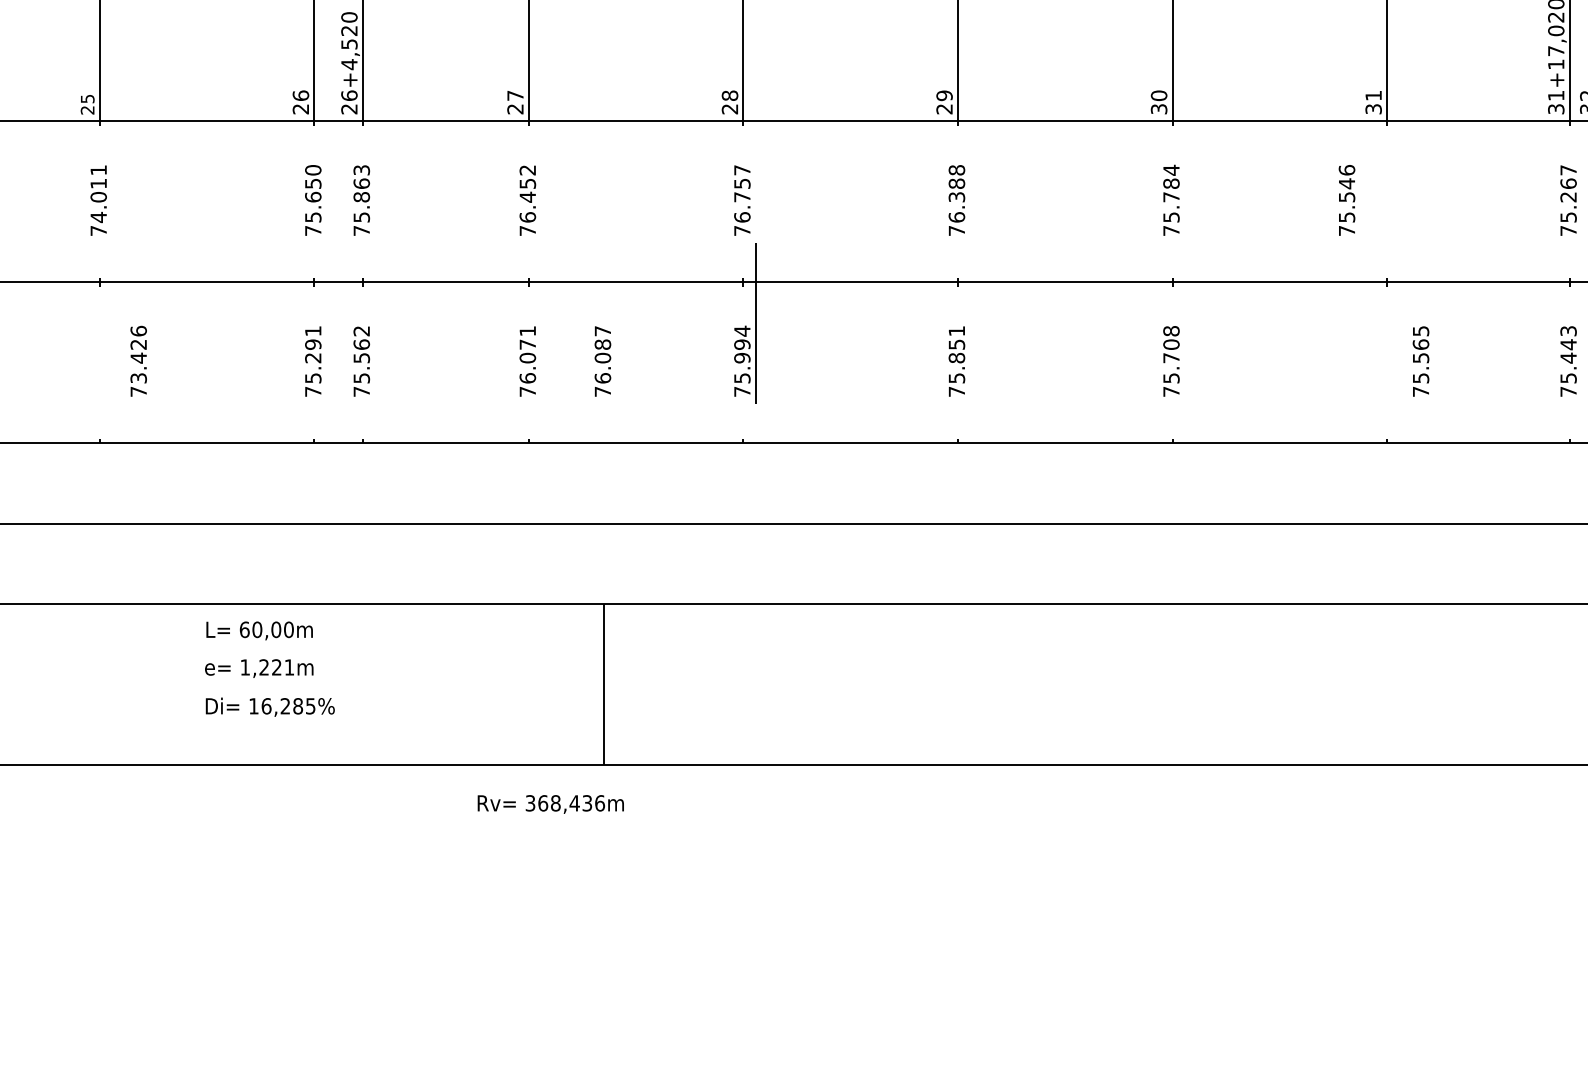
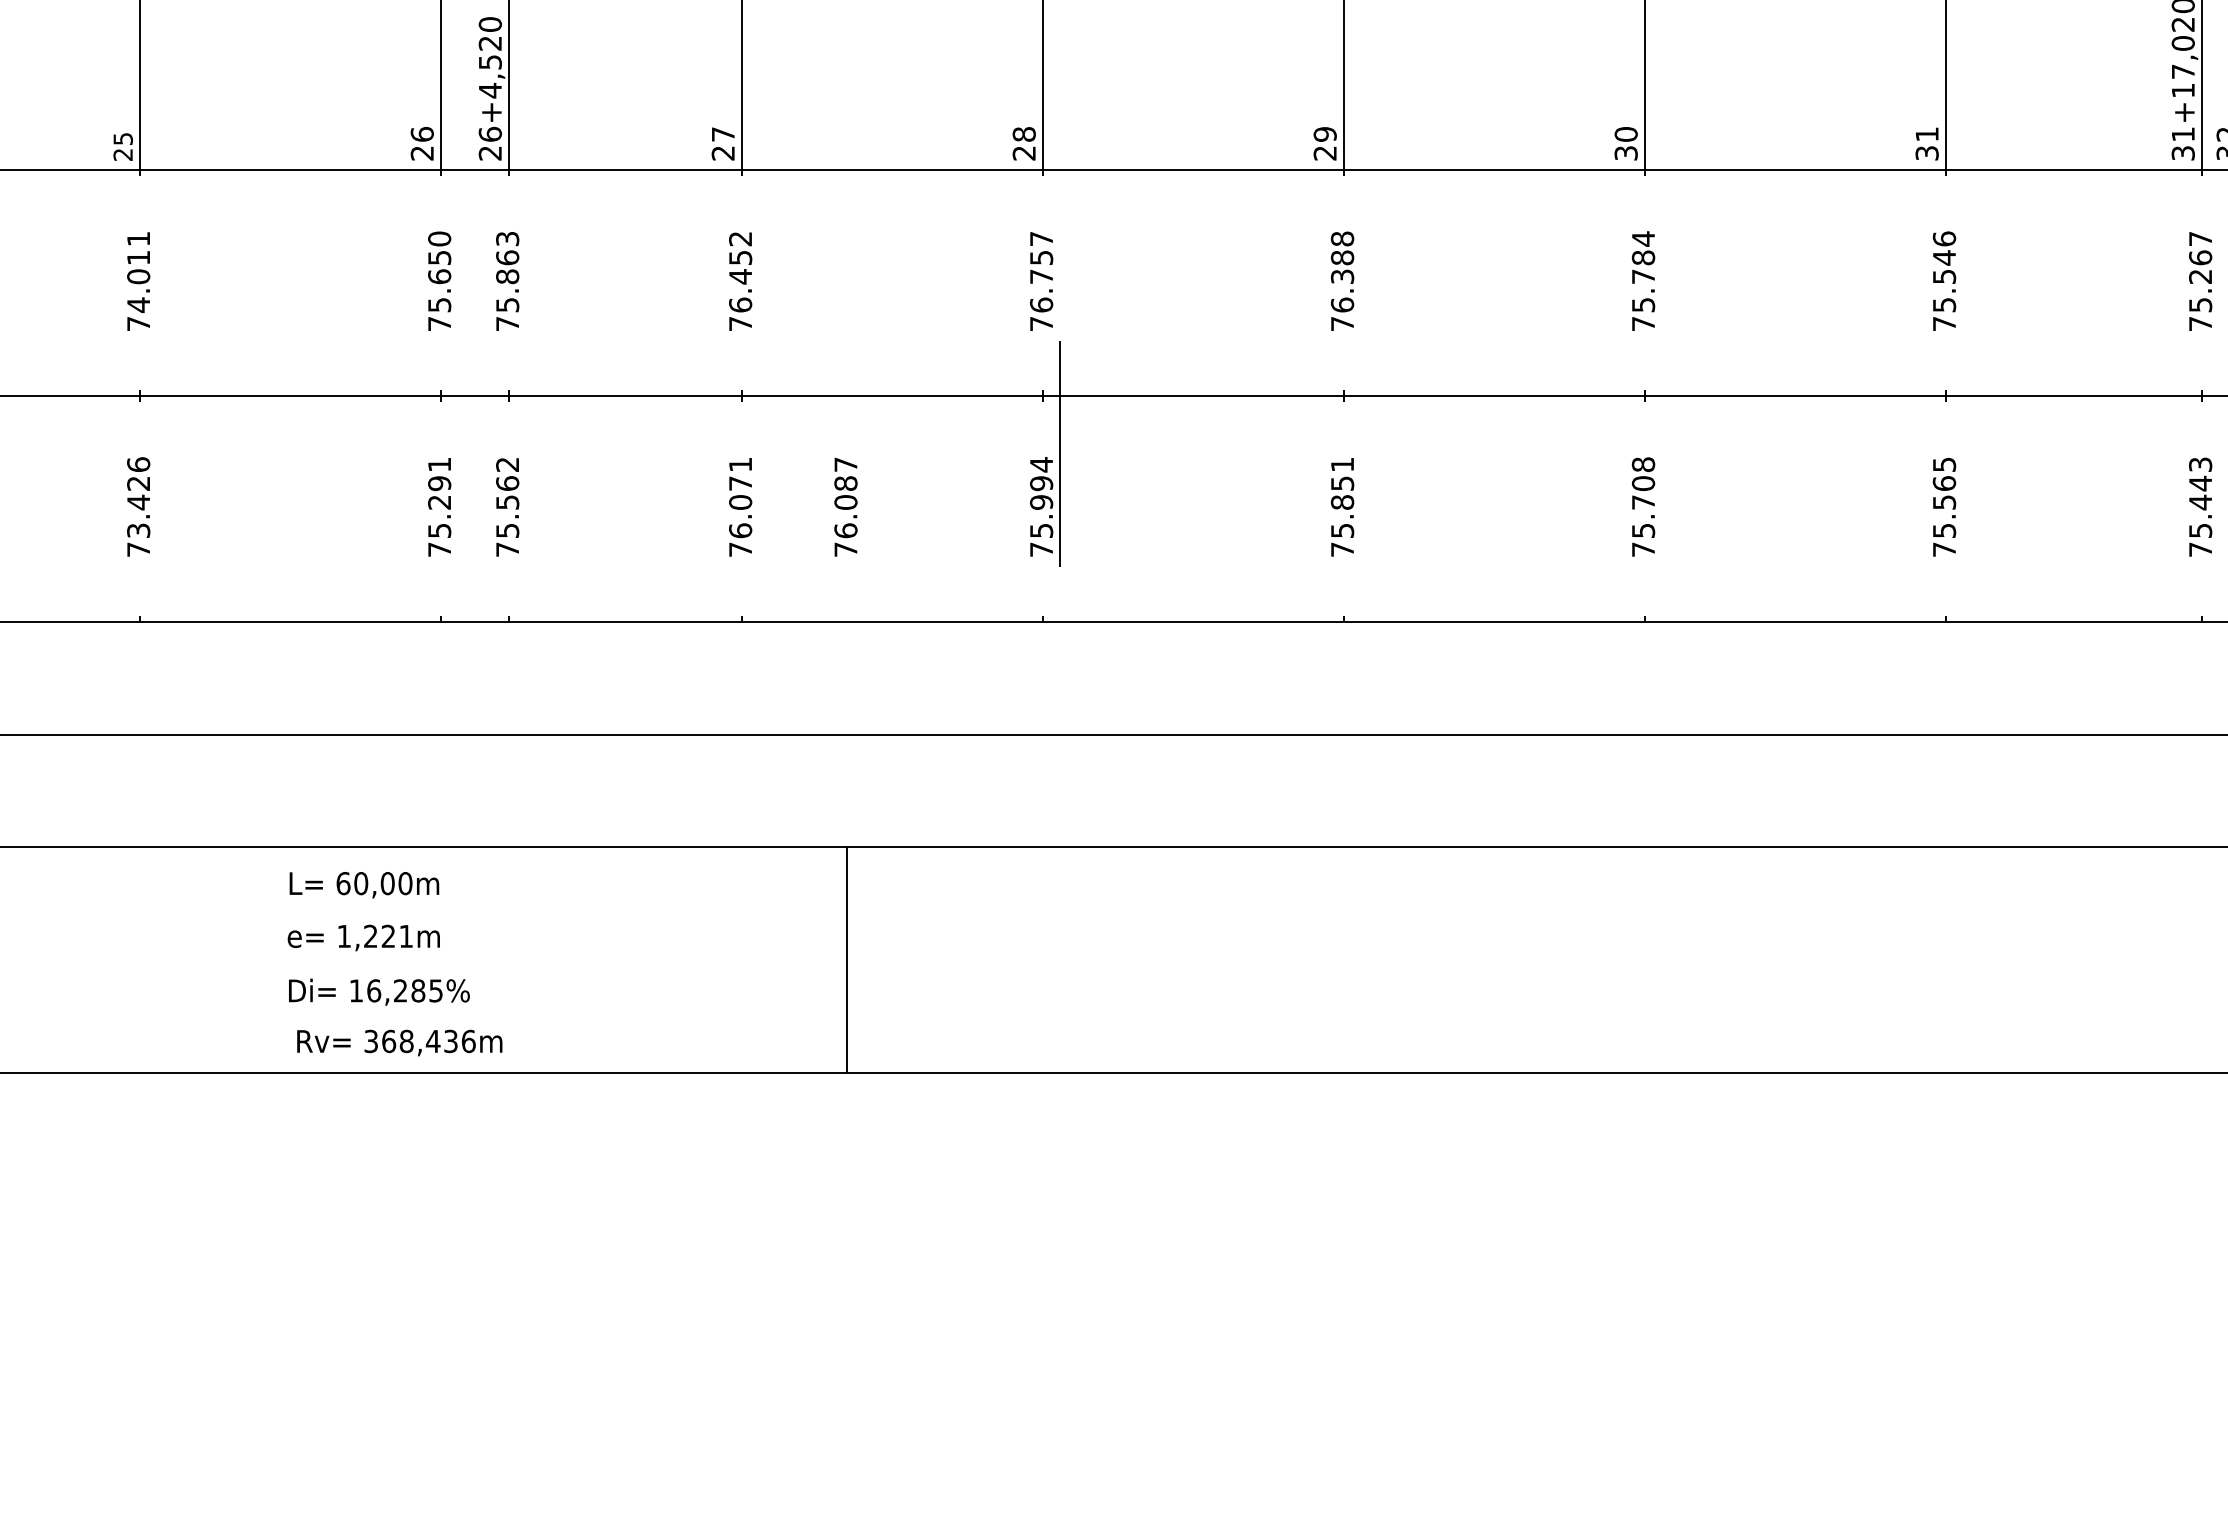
text: (1346, 200) -> (1943, 281), moved
text: (138, 360) -> (138, 505), moved
text: (1420, 361) -> (1943, 507), moved
text: (550, 804) -> (399, 1043), moved

